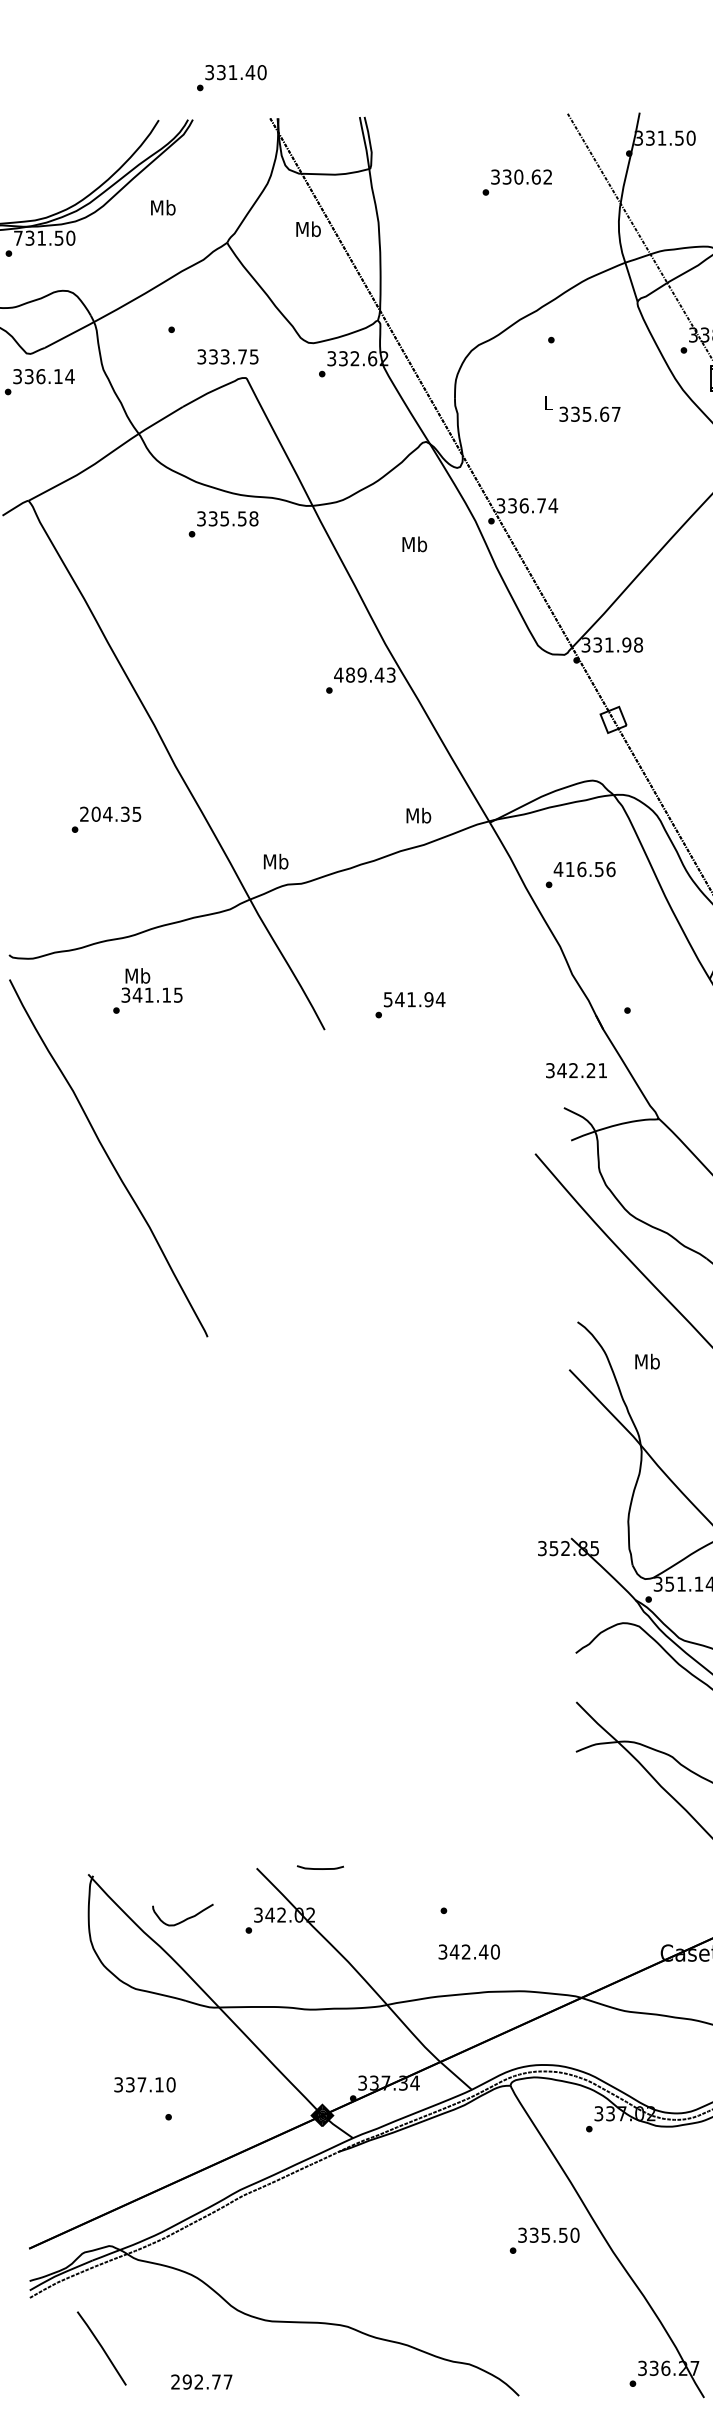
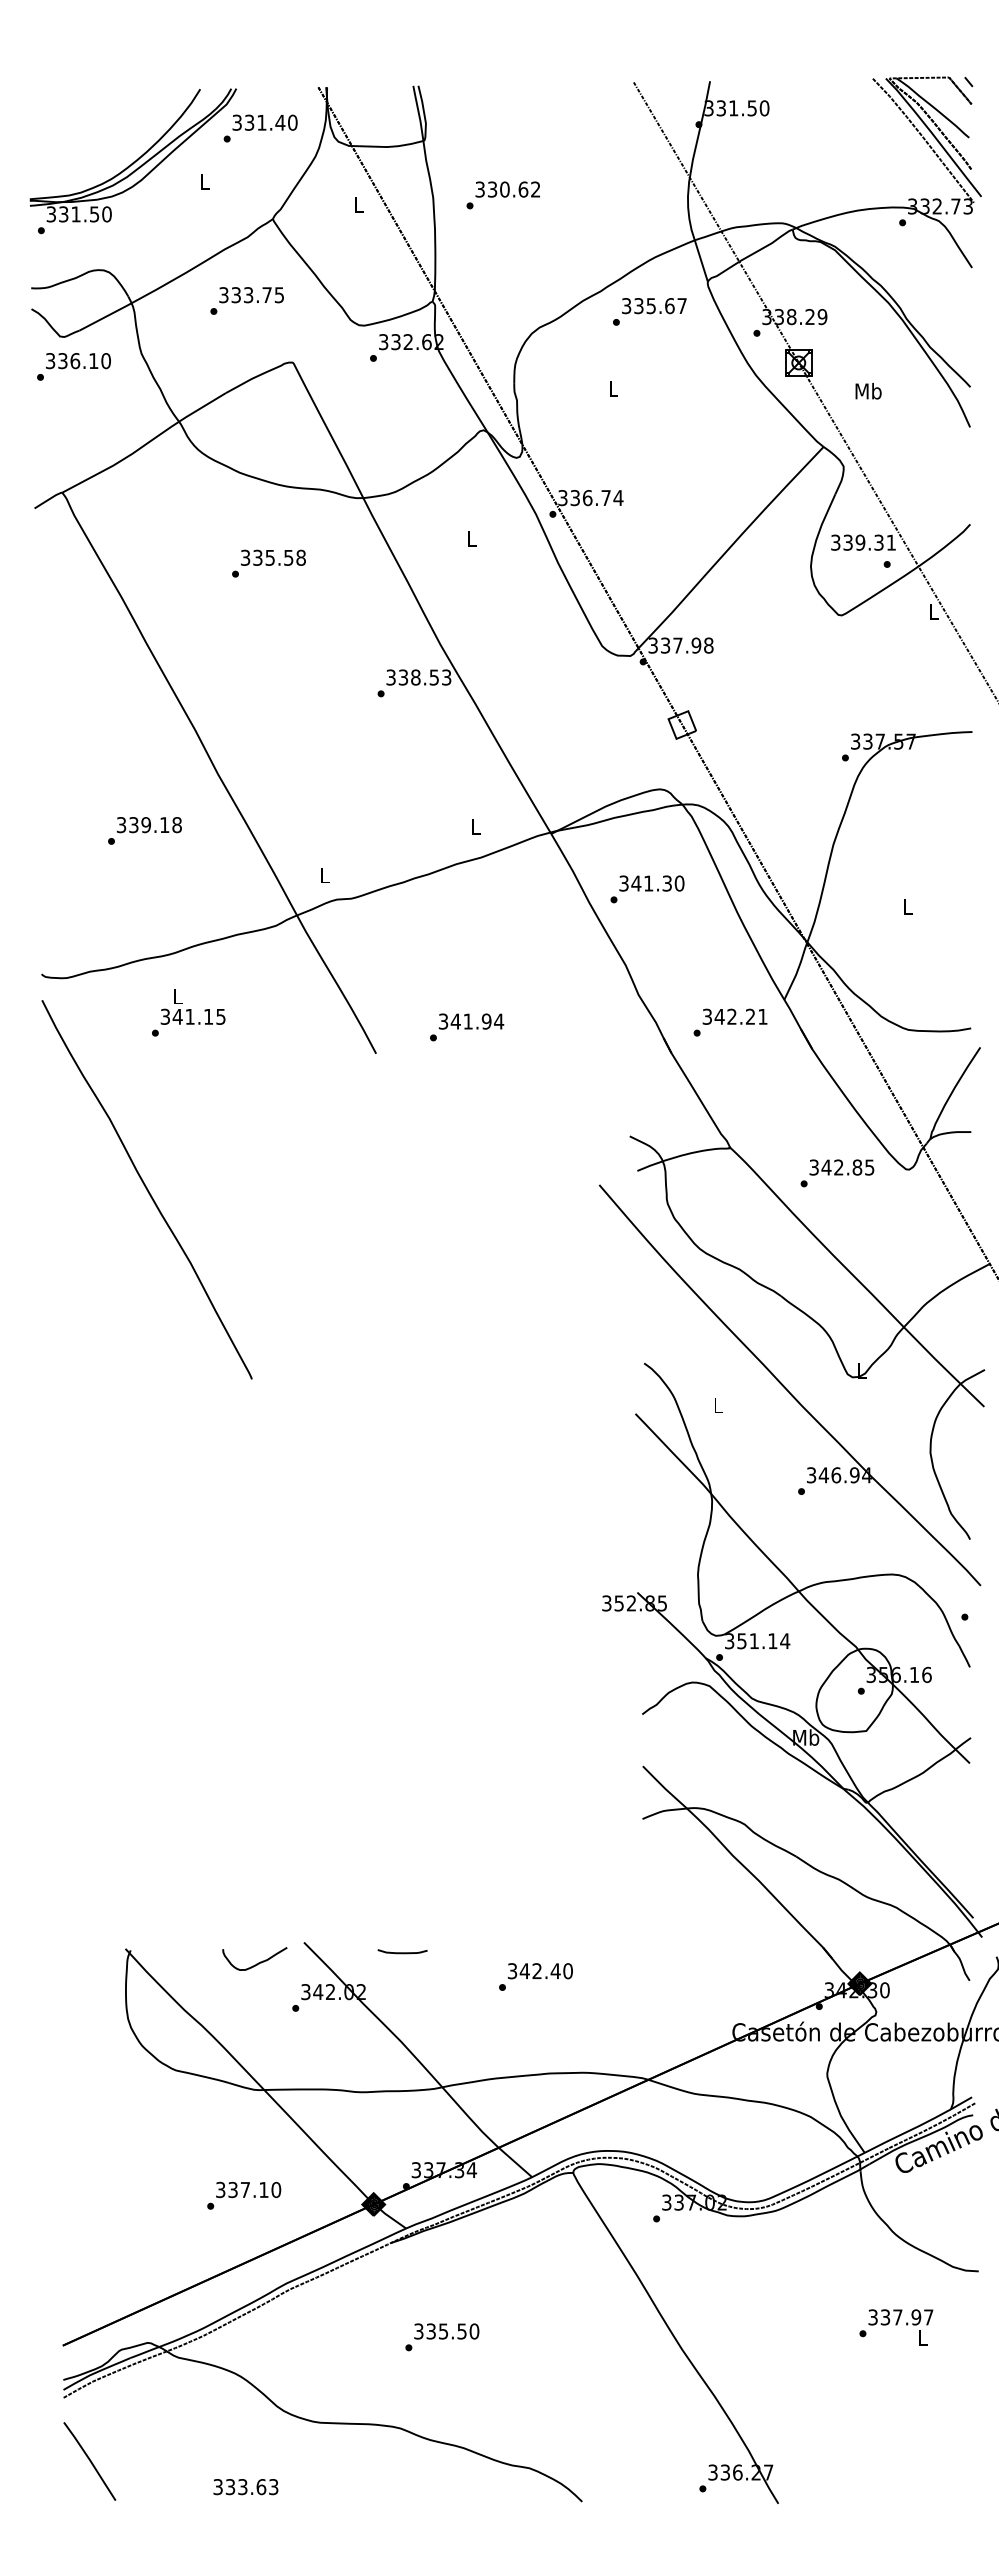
text: (231, 77) -> (260, 128), moved
text: (516, 182) -> (502, 195), moved
text: (163, 207) -> (205, 181), Mb -> L
text: (309, 228) -> (359, 204), Mb -> L
text: (17, 238) -> (50, 214), 731.50 -> 331.50
text: (227, 357) -> (251, 295), moved
text: (70, 377) -> (106, 361), 336.14 -> 336.10
text: (590, 414) -> (654, 306), moved
text: (223, 524) -> (268, 563), moved
text: (414, 543) -> (471, 538), Mb -> L
text: (608, 644) -> (677, 645), 331.98 -> 337.98
text: (359, 675) -> (412, 677), 489.43 -> 338.53
text: (109, 814) -> (148, 825), 204.35 -> 339.18
text: (418, 815) -> (475, 826), Mb -> L
text: (275, 861) -> (324, 875), Mb -> L
text: (584, 869) -> (651, 883), 416.56 -> 341.30
text: (138, 976) -> (178, 996), Mb -> L
text: (388, 998) -> (443, 1020), 541.94 -> 341.94
text: (575, 1070) -> (734, 1016), moved
text: (647, 1361) -> (718, 1405), Mb -> L
curve: (320, 1868) -> (402, 1952), moved
curve: (184, 1919) -> (256, 1963), moved
text: (469, 1952) -> (540, 1971), moved
text: (144, 2084) -> (248, 2189), moved
text: (544, 2240) -> (442, 2337), moved
line: (101, 2348) -> (89, 2461), moved
text: (201, 2382) -> (245, 2487), 292.77 -> 333.63

